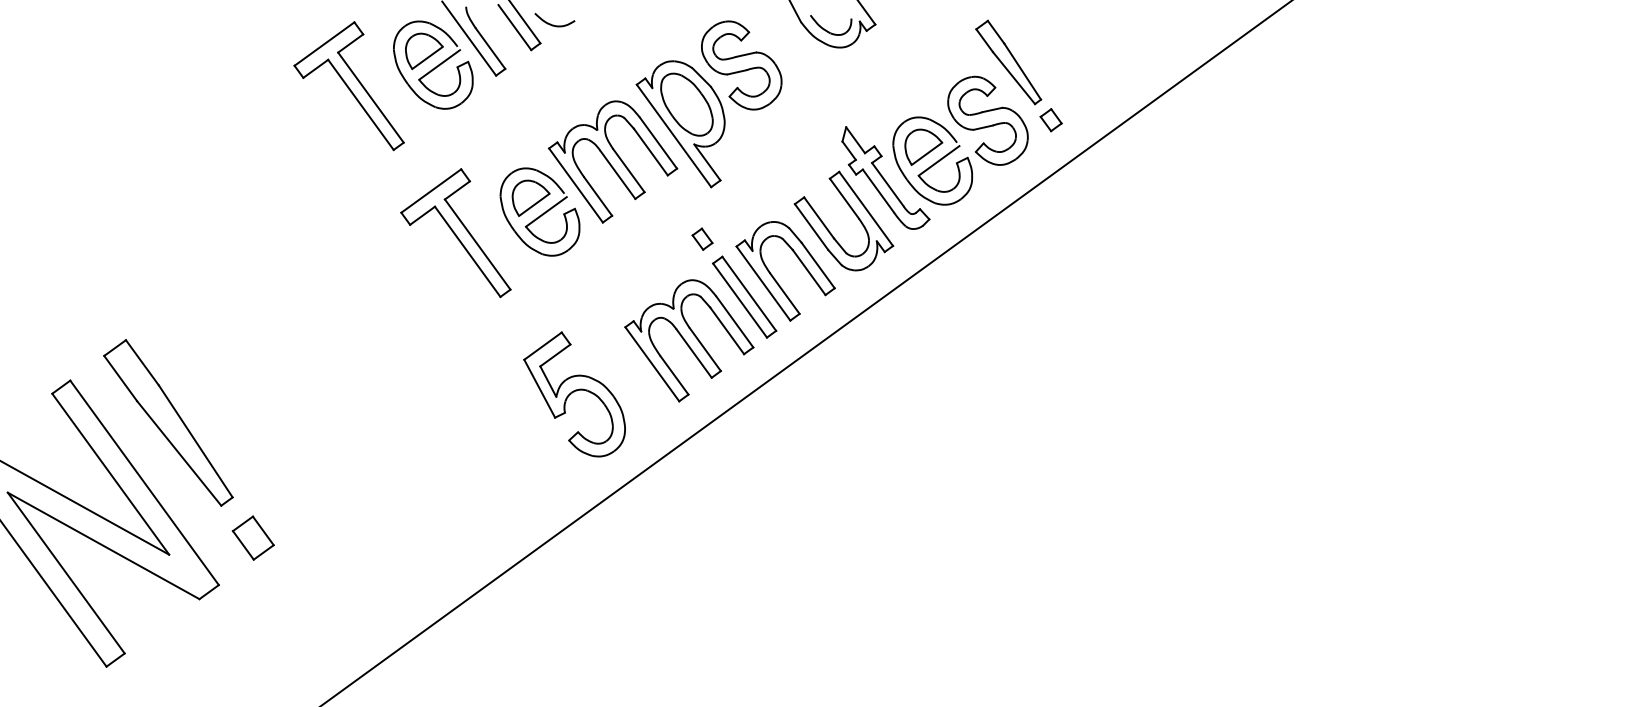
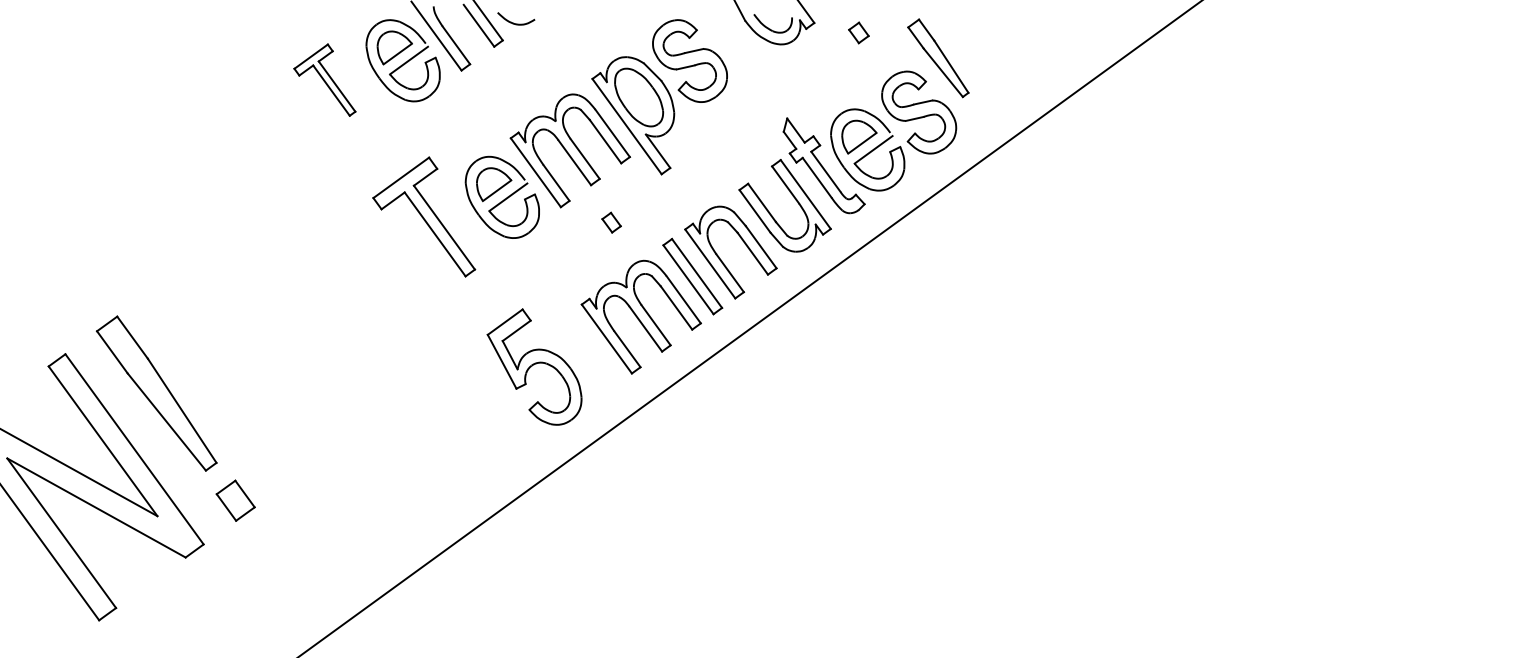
part: (348, 85) -> (324, 79), size x0.6
part: (1050, 119) -> (858, 32), moved
part: (702, 239) -> (611, 222), moved

